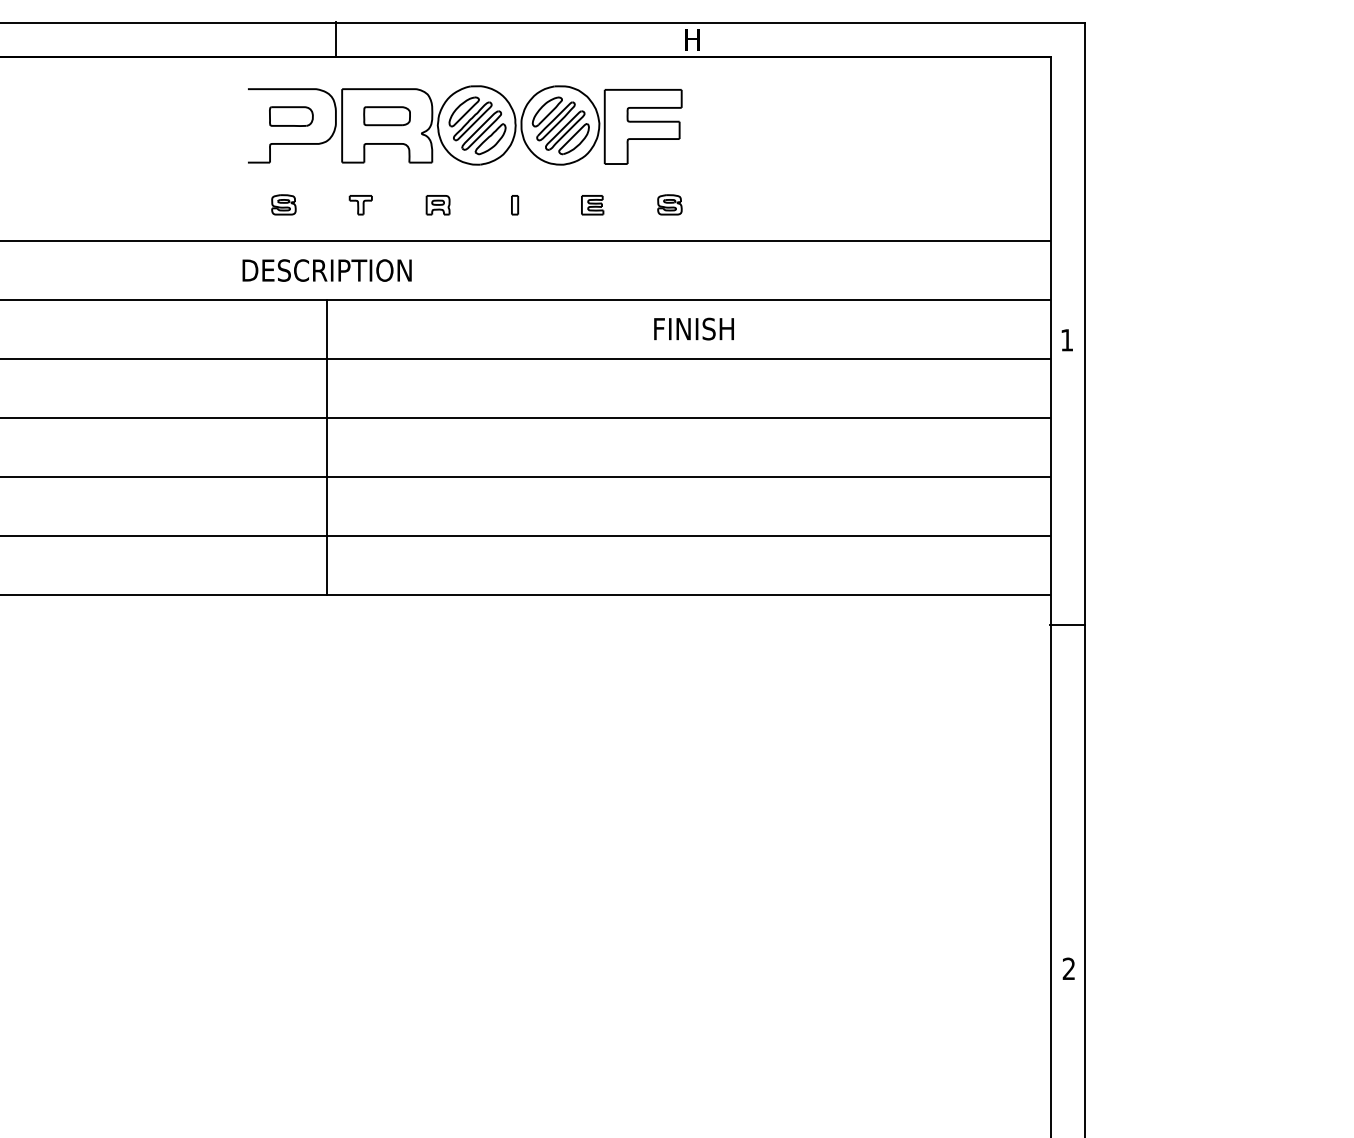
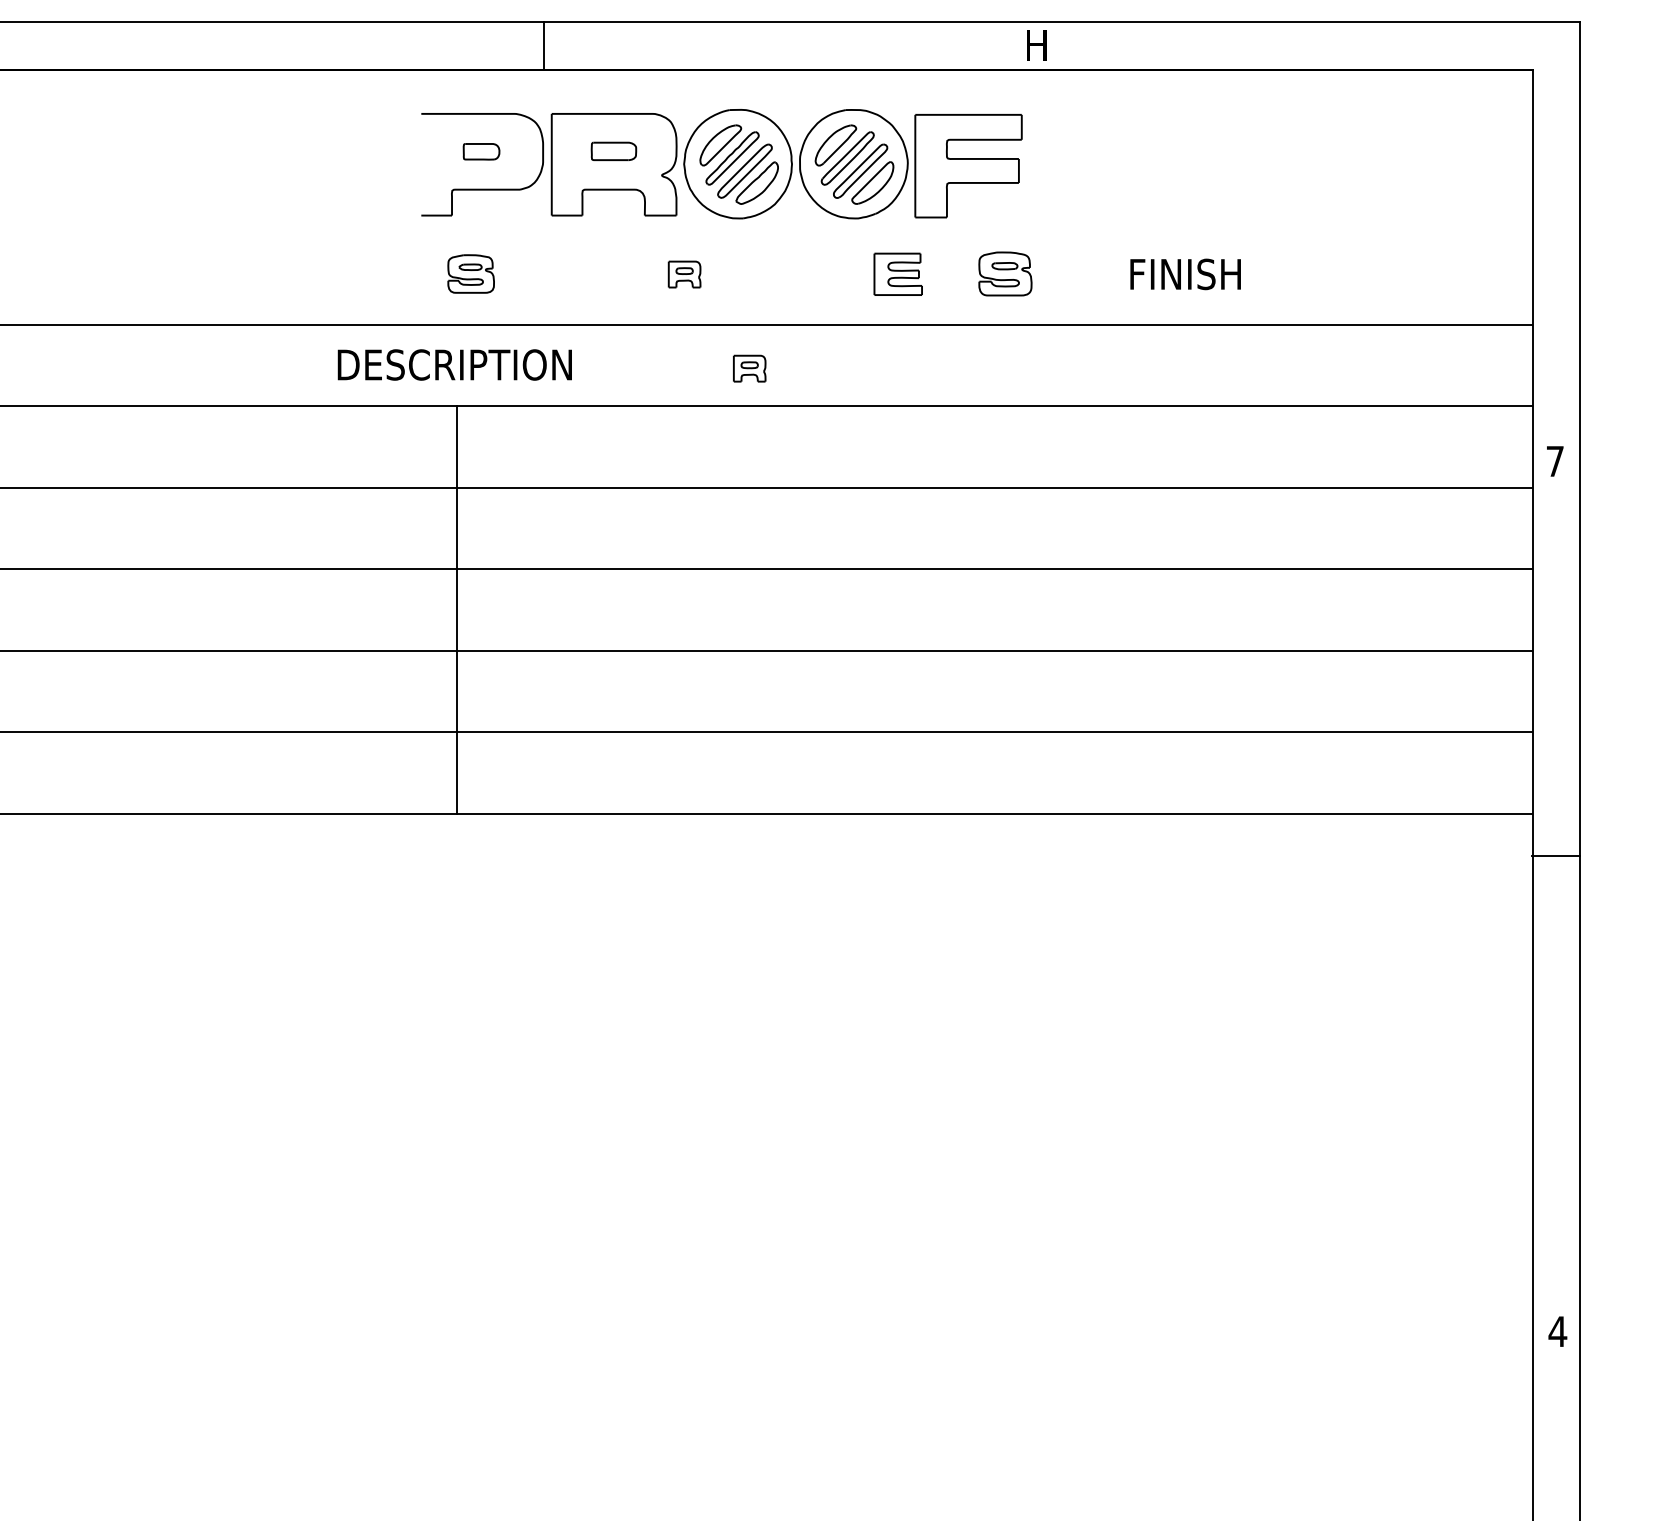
part: (291, 116) -> (481, 151), size x0.6
part: (386, 116) -> (613, 151), size x0.7
part: (283, 204) -> (470, 273), size x1.4
part: (669, 204) -> (1004, 273), size x1.6
part: (360, 205) -> (577, 274), removed
part: (515, 205) -> (791, 274), removed
part: (592, 205) -> (898, 274), size x1.6
text: (326, 270) -> (453, 364), moved
part: (484, 273) -> (748, 369), added
text: (693, 328) -> (1184, 273), moved
text: (1067, 340) -> (1555, 461), 1 -> 7
line: (326, 447) -> (456, 609), moved
text: (1068, 968) -> (1557, 1331), 2 -> 4

